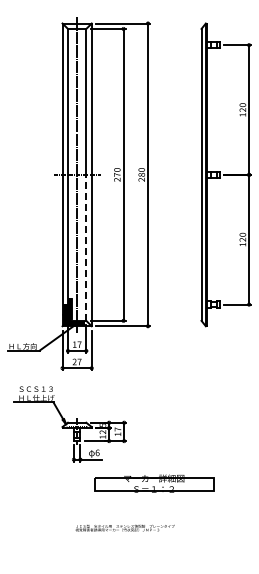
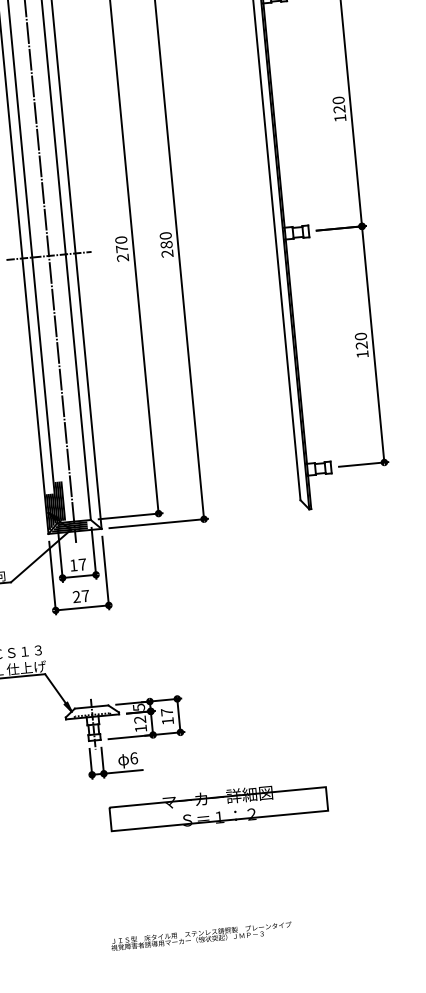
line: (86, 247) -> (78, 386), dashed -> solid
part: (154, 483) -> (219, 806), moved
text: (124, 527) -> (200, 935), moved

